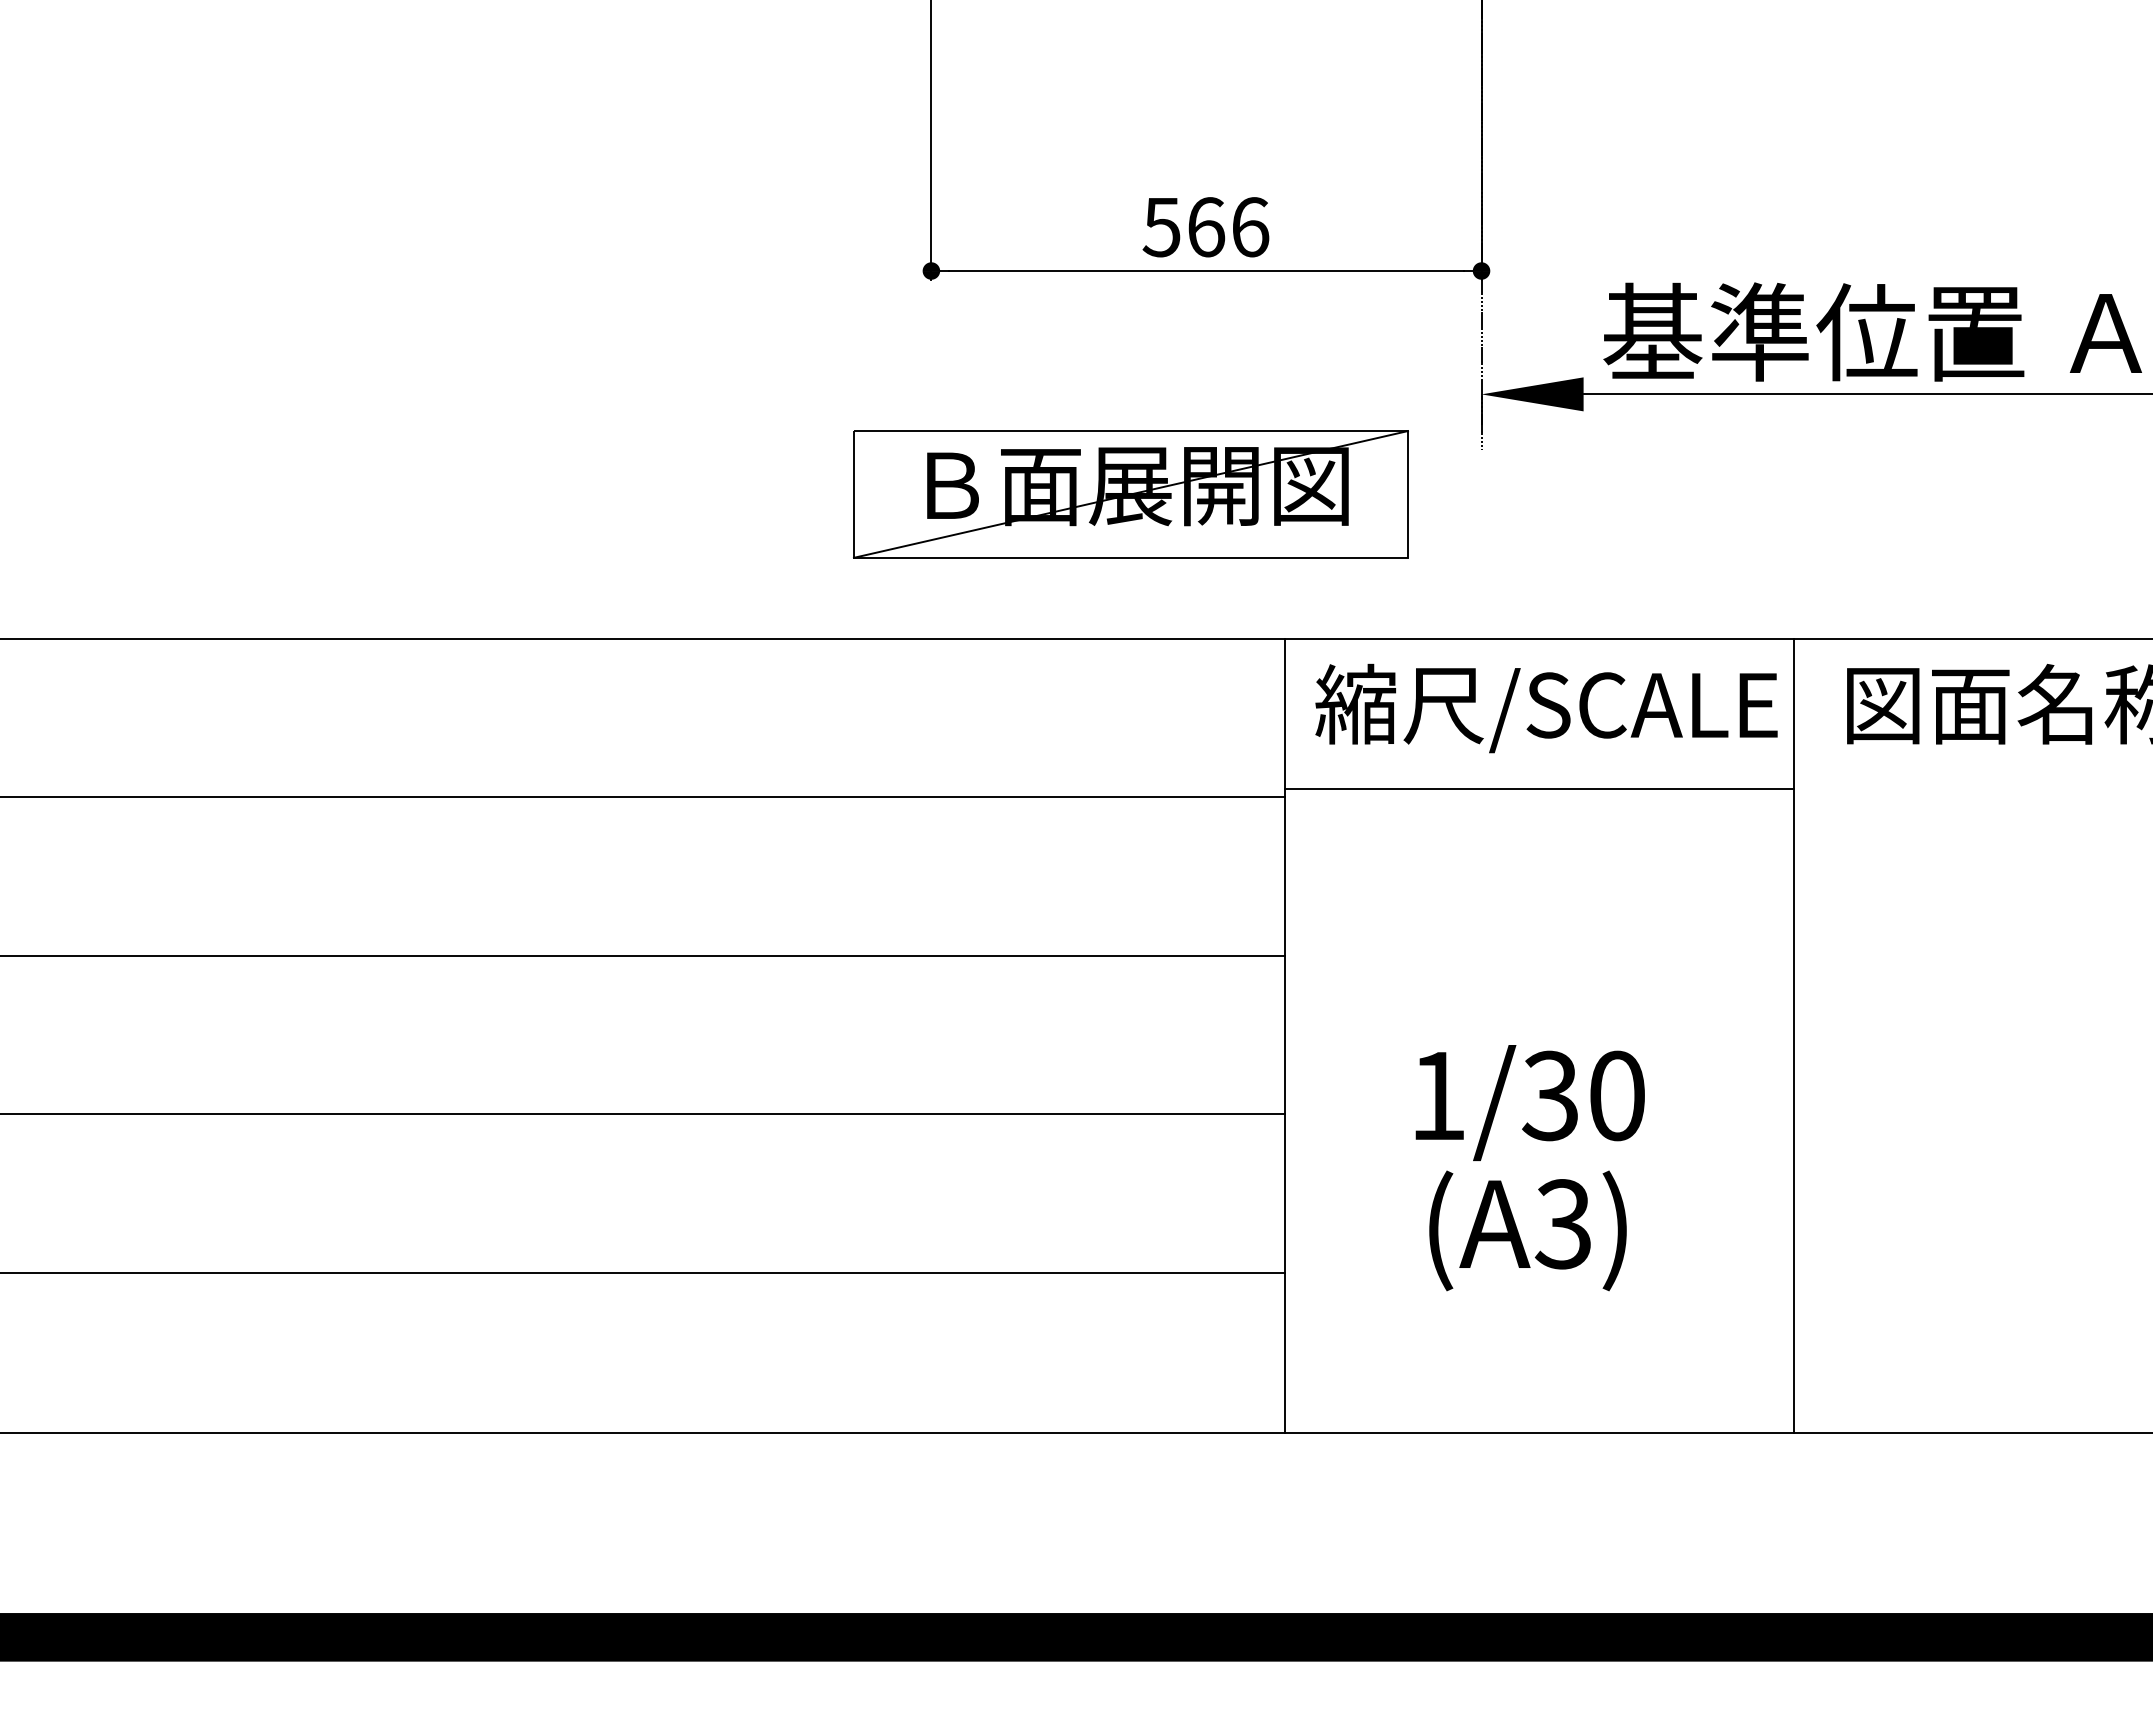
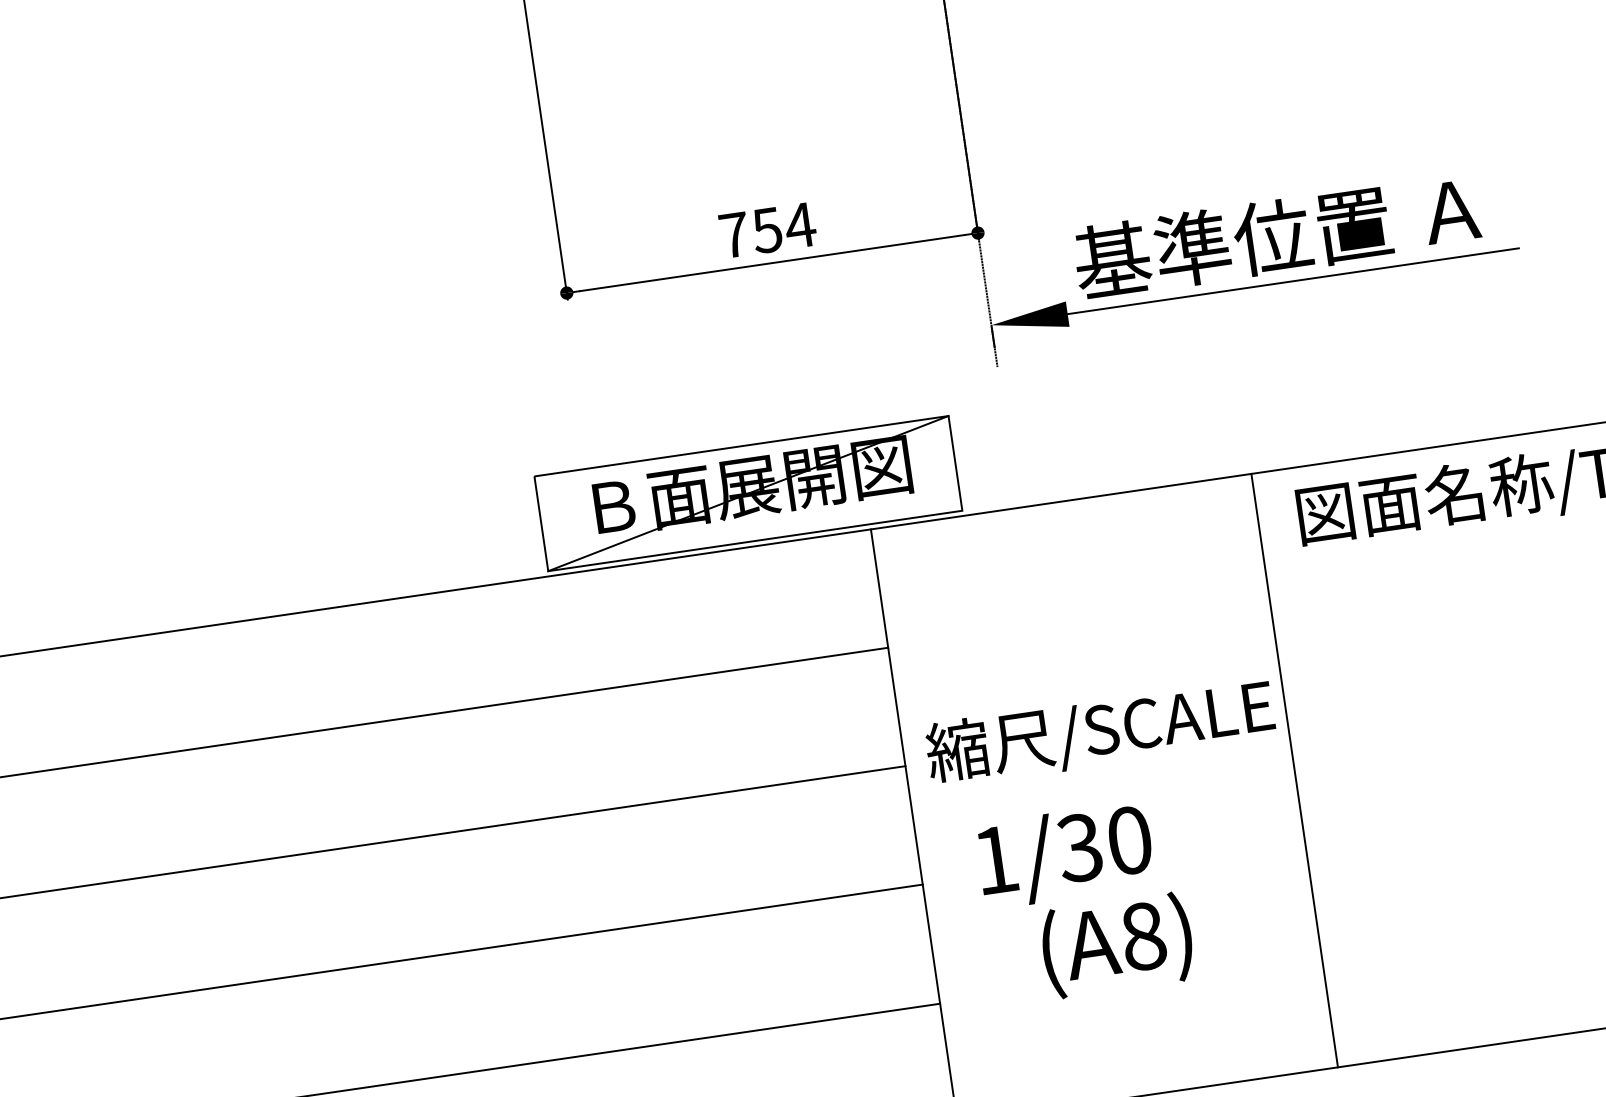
text: (1206, 227) -> (767, 230), 566 -> 754
part: (1130, 494) -> (748, 493), moved
text: (1546, 708) -> (1100, 732), moved
line: (1538, 788) -> (1076, 613), removed
text: (1529, 1102) -> (1064, 855), moved
text: (1562, 1224) -> (1142, 936), (A3) -> (A8)

